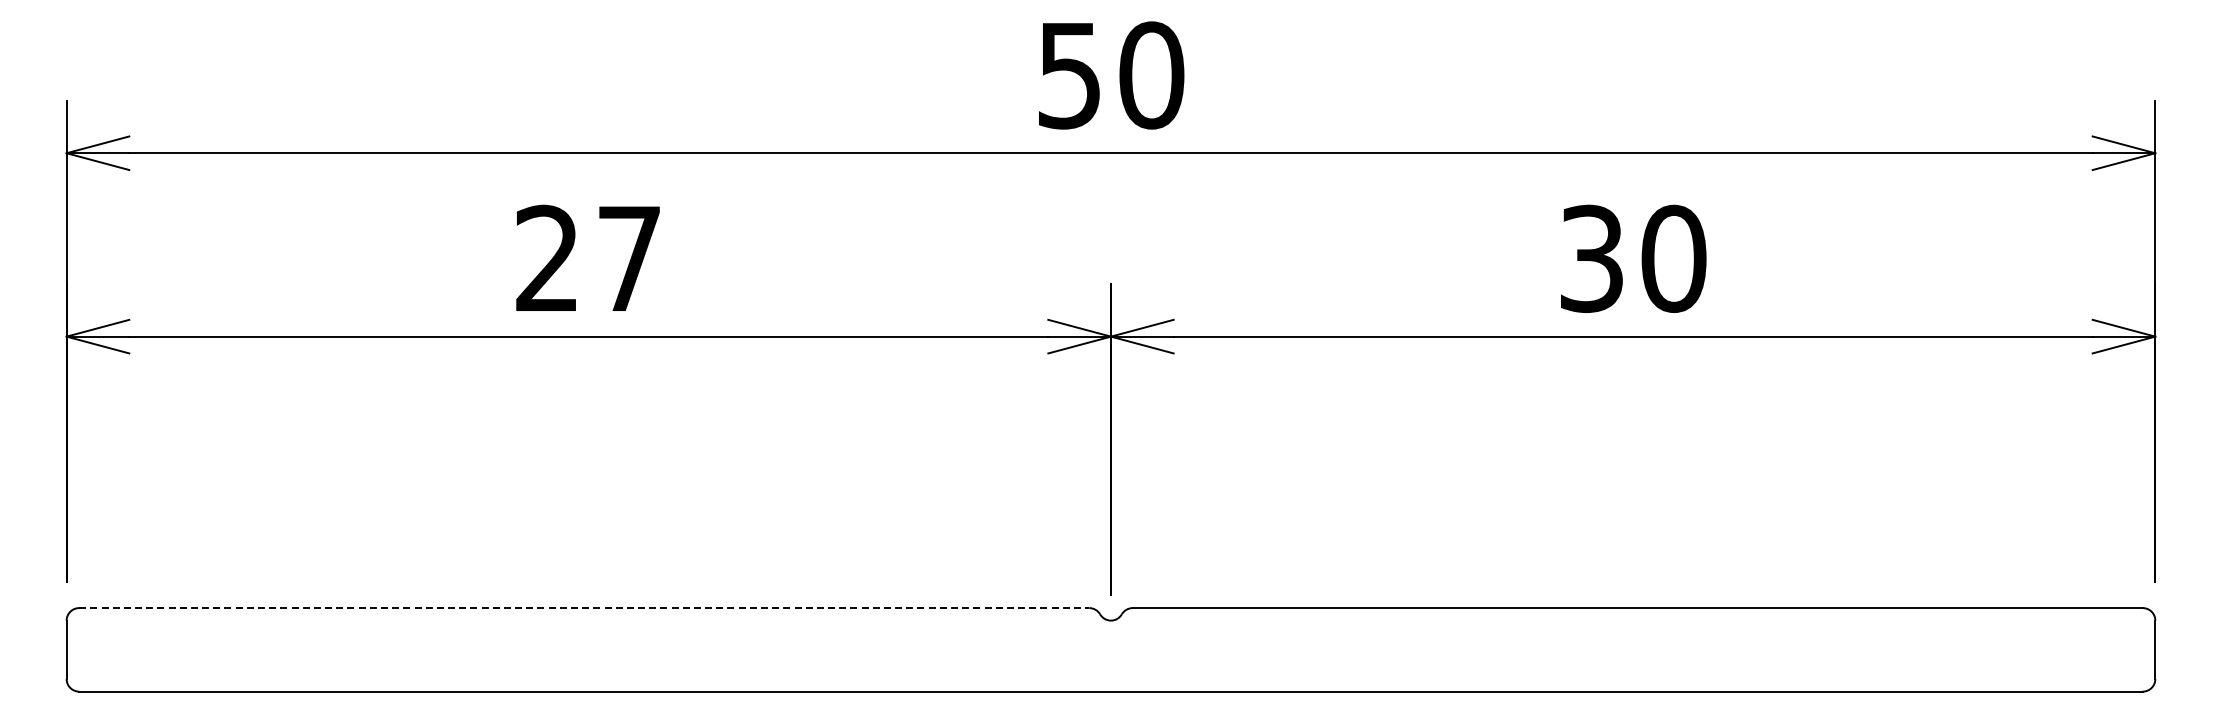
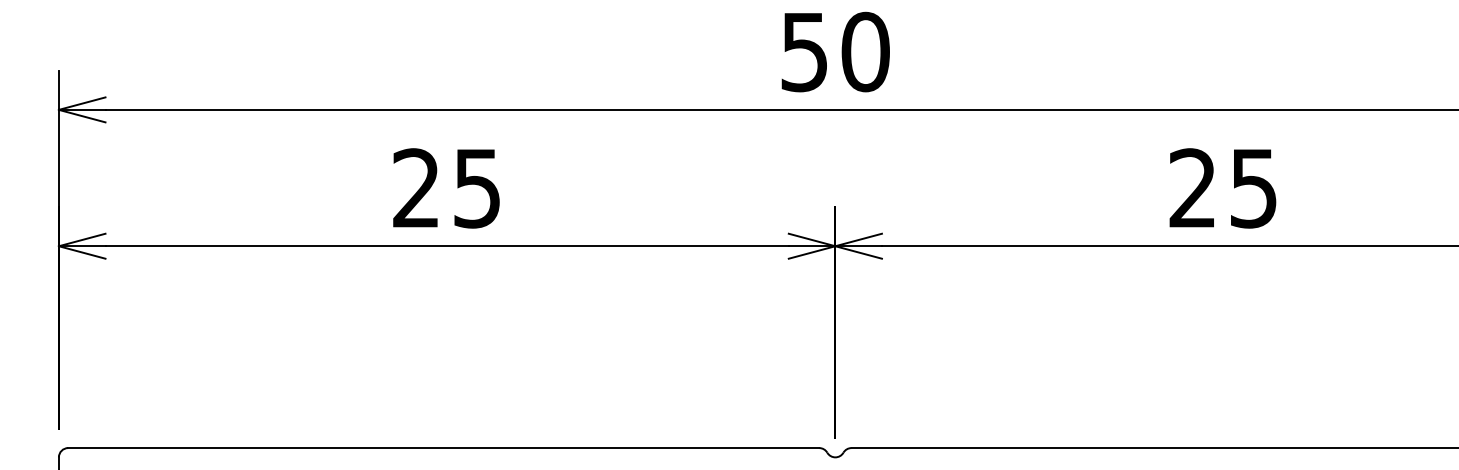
text: (1633, 258) -> (1223, 188), 30 -> 25
text: (628, 259) -> (476, 188), 27 -> 25
line: (584, 608) -> (443, 448), dashed -> solid

